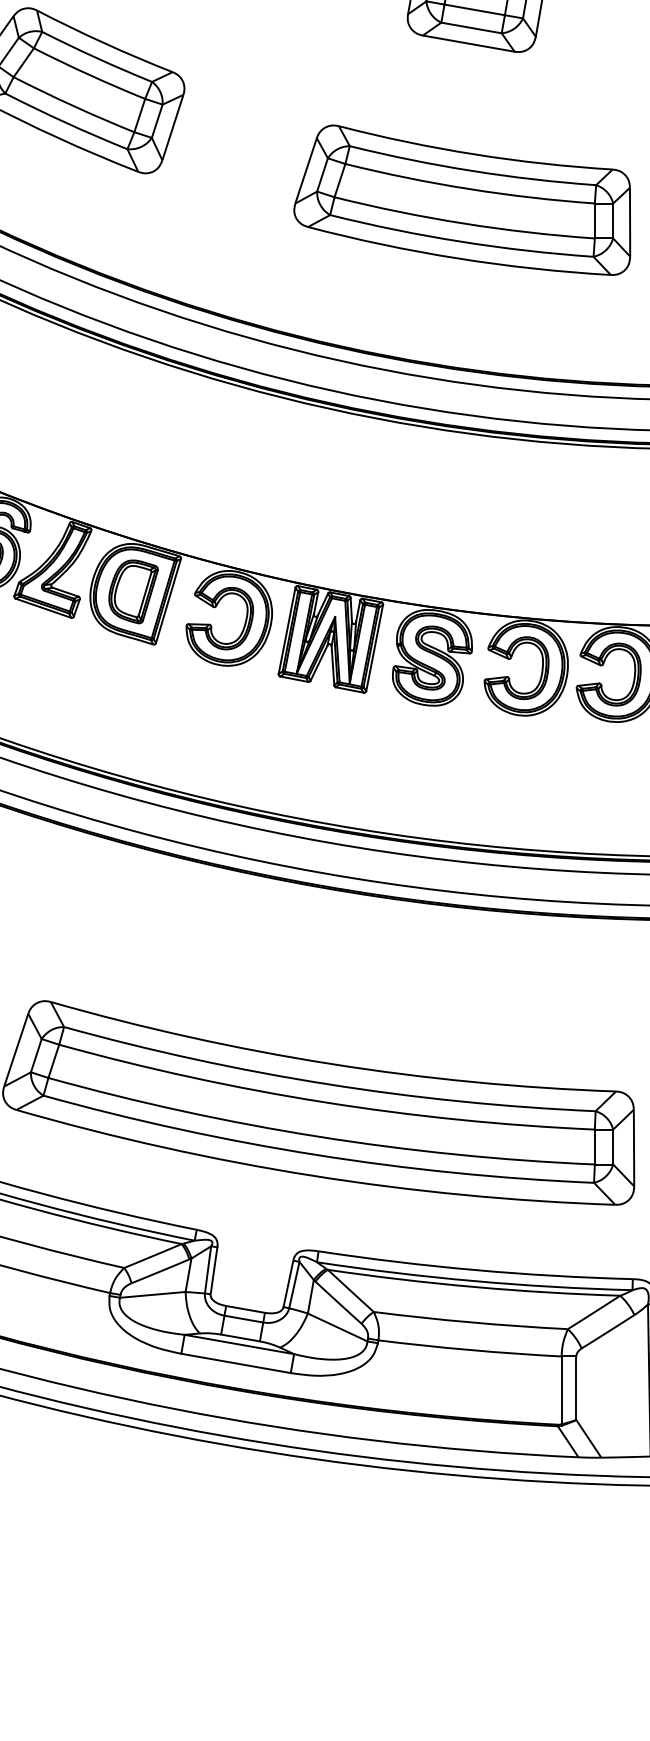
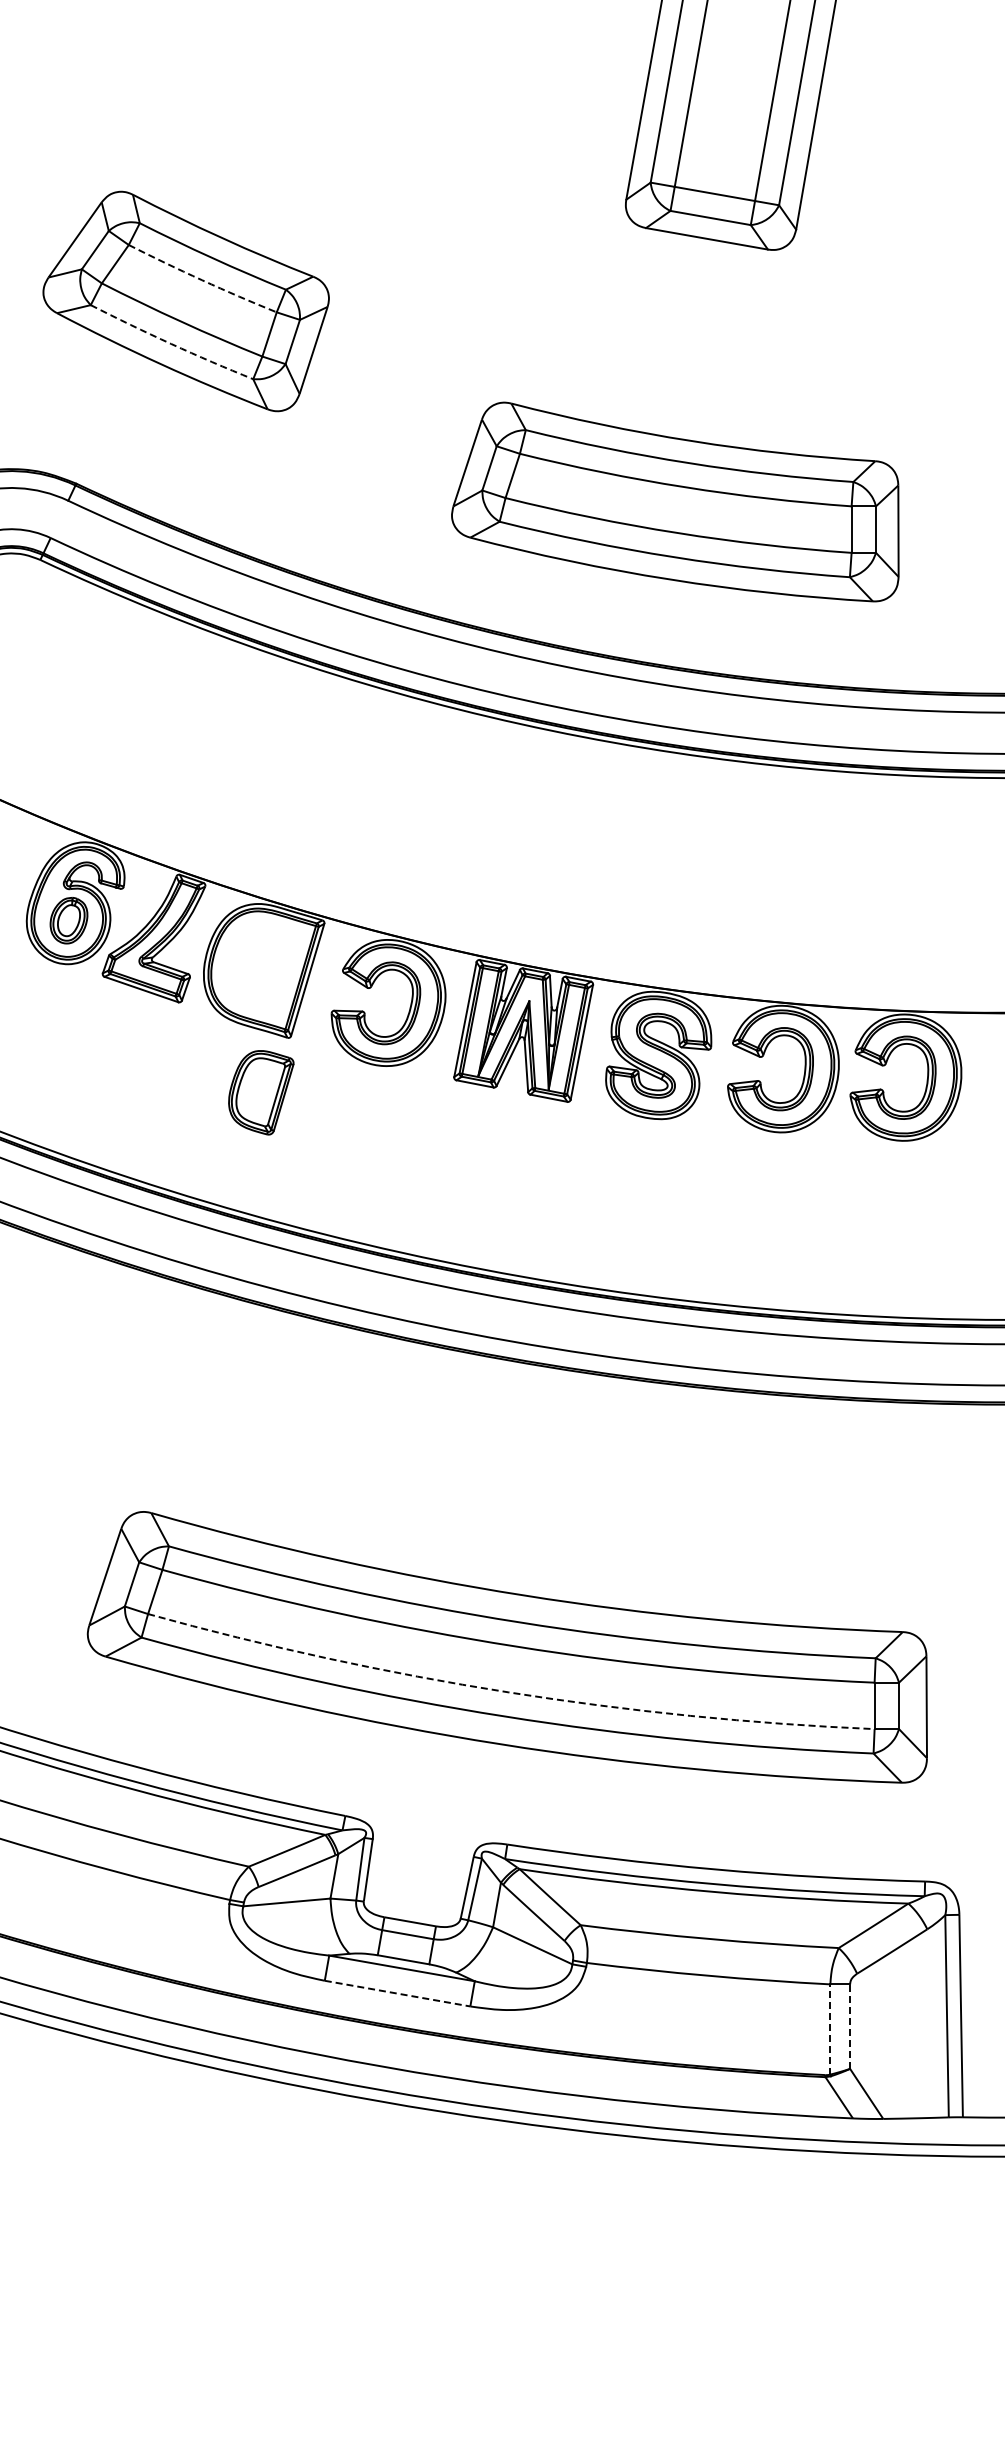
arc: (89, 74) -> (202, 280), solid -> dashed
arc: (66, 122) -> (171, 343), solid -> dashed
part: (462, 199) -> (675, 501), moved
part: (133, 591) -> (261, 1092), moved
arc: (319, 1136) -> (508, 1692), solid -> dashed
line: (236, 1363) -> (397, 1993), solid -> dashed
line: (576, 1388) -> (850, 2026), solid -> dashed
line: (561, 1390) -> (830, 2029), solid -> dashed

